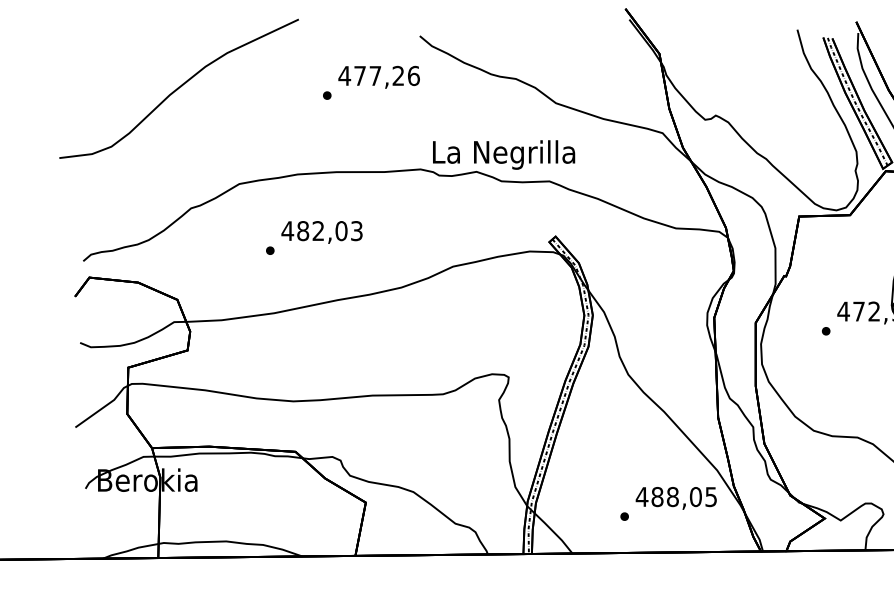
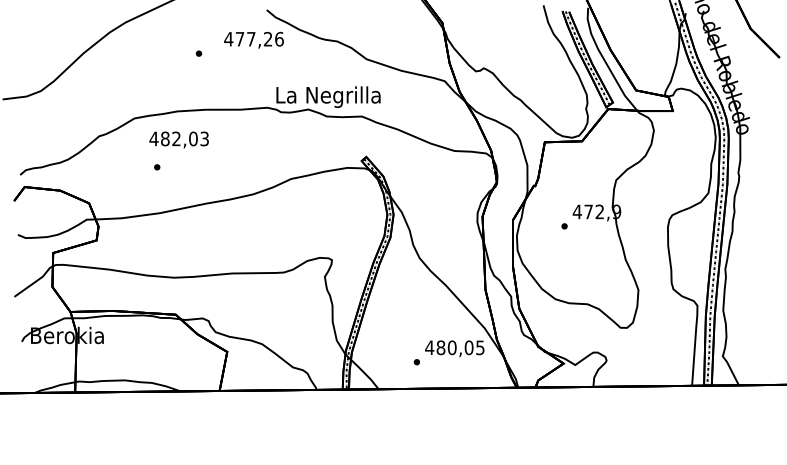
text: (378, 76) -> (253, 39), moved
text: (321, 231) -> (178, 139), moved
text: (671, 496) -> (451, 347), 488,05 -> 480,05

